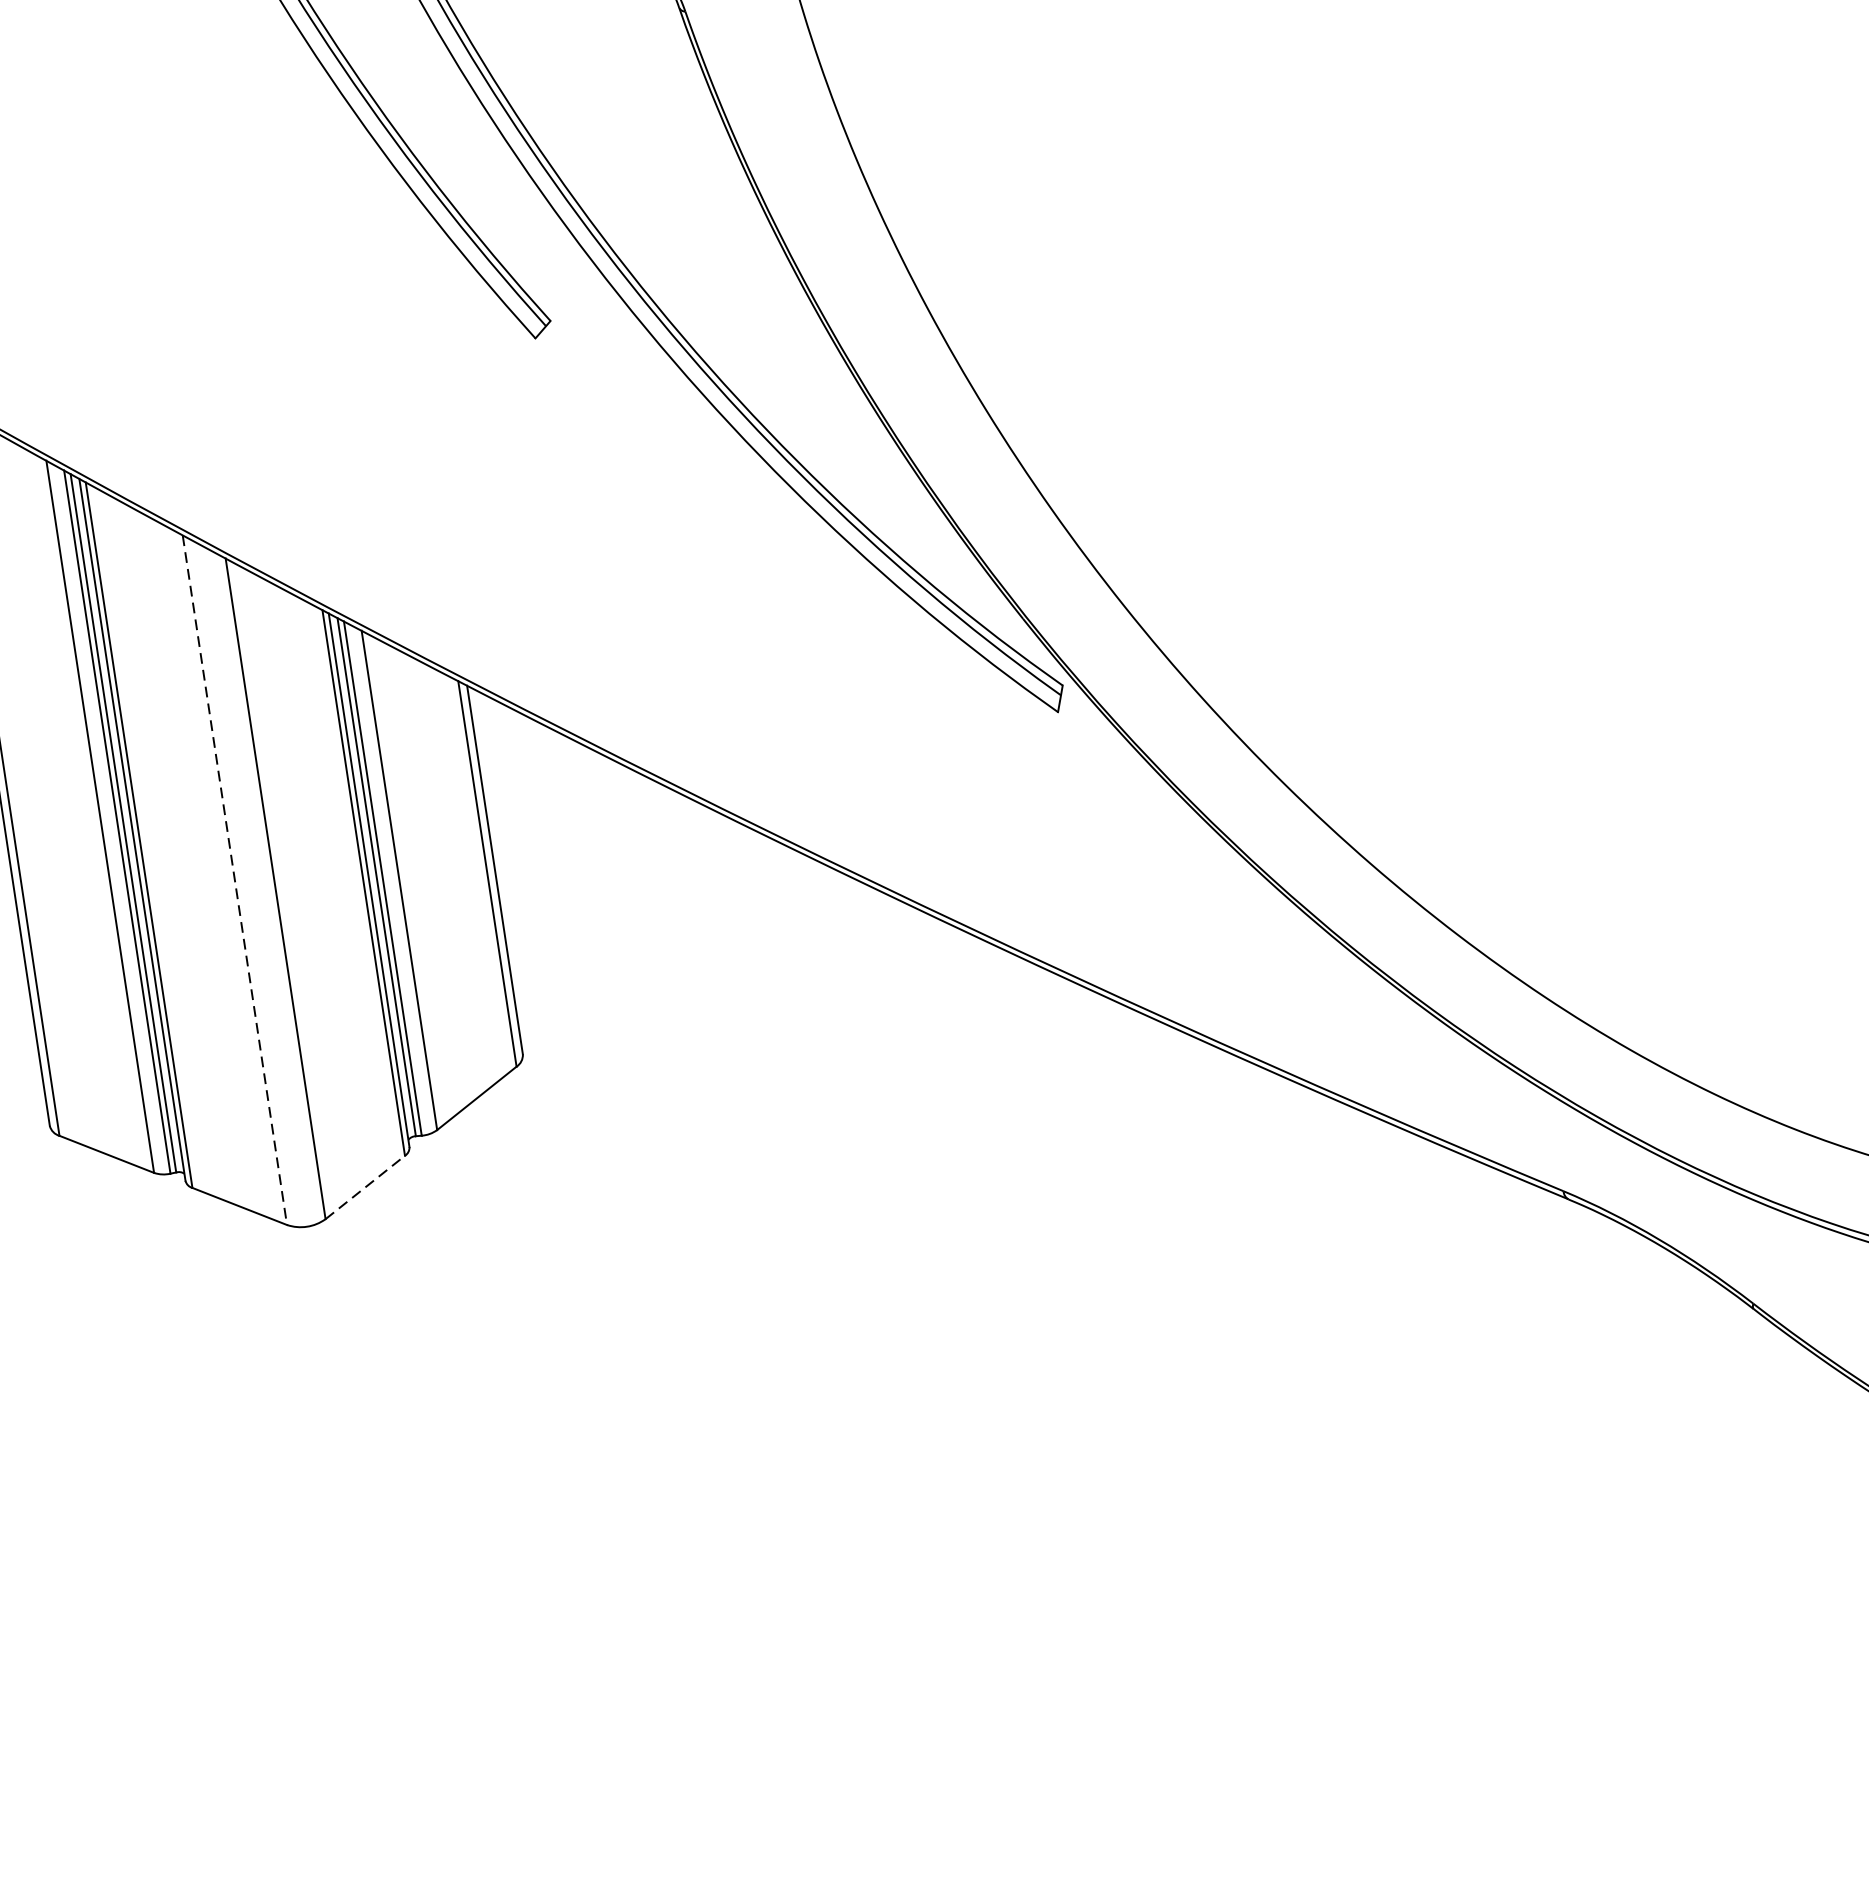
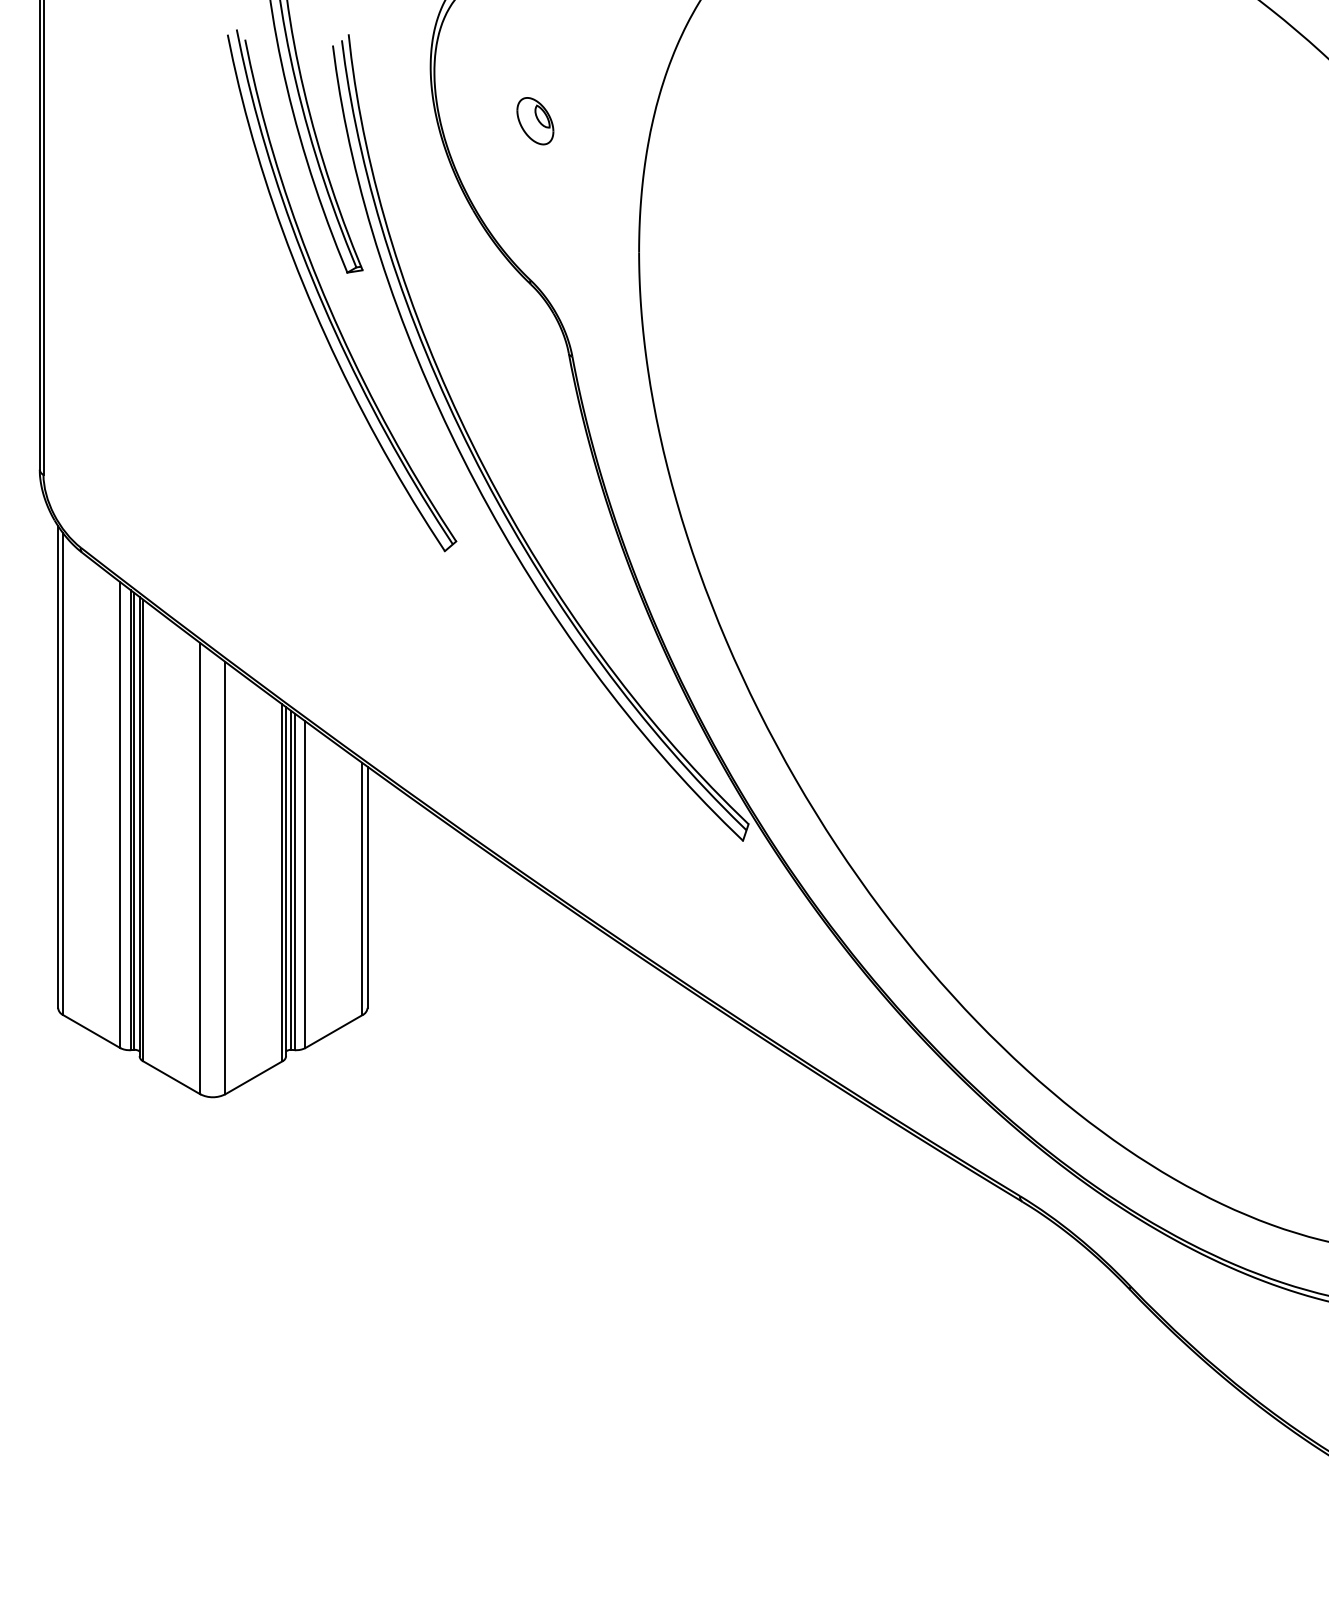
line: (235, 879) -> (200, 868), dashed -> solid
line: (364, 1187) -> (253, 1077), dashed -> solid

